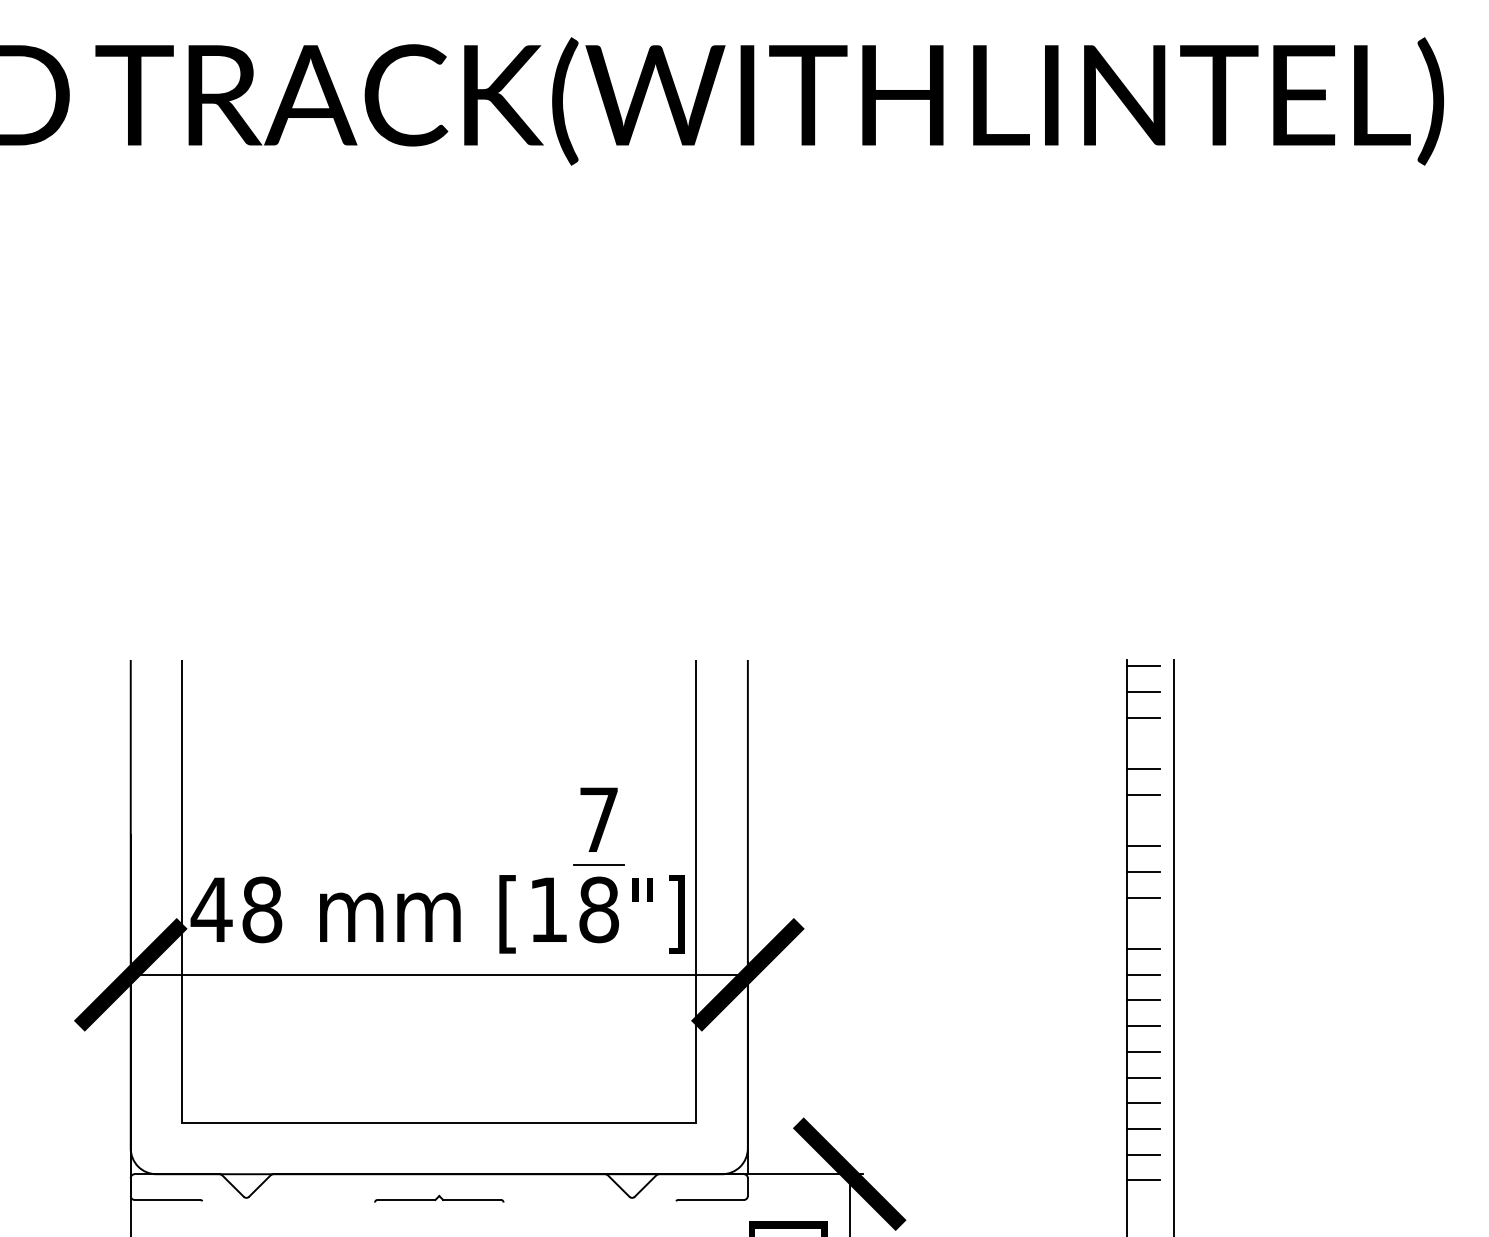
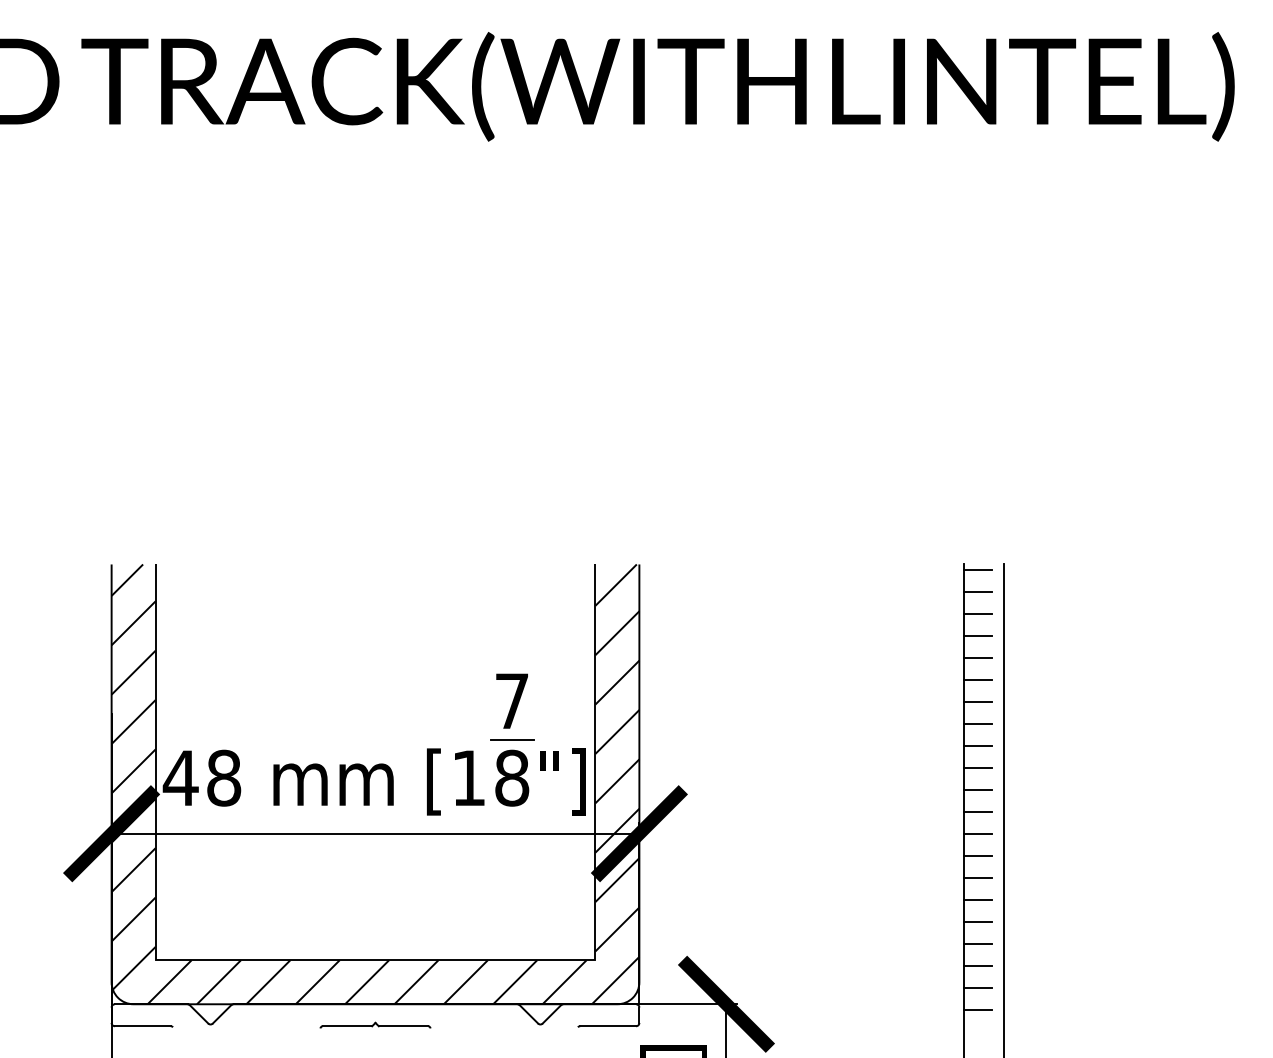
line: (1143, 743) -> (977, 635), added
line: (1143, 820) -> (977, 701), added
hatch: (439, 917) -> (375, 784), added
line: (1143, 923) -> (977, 789), added

